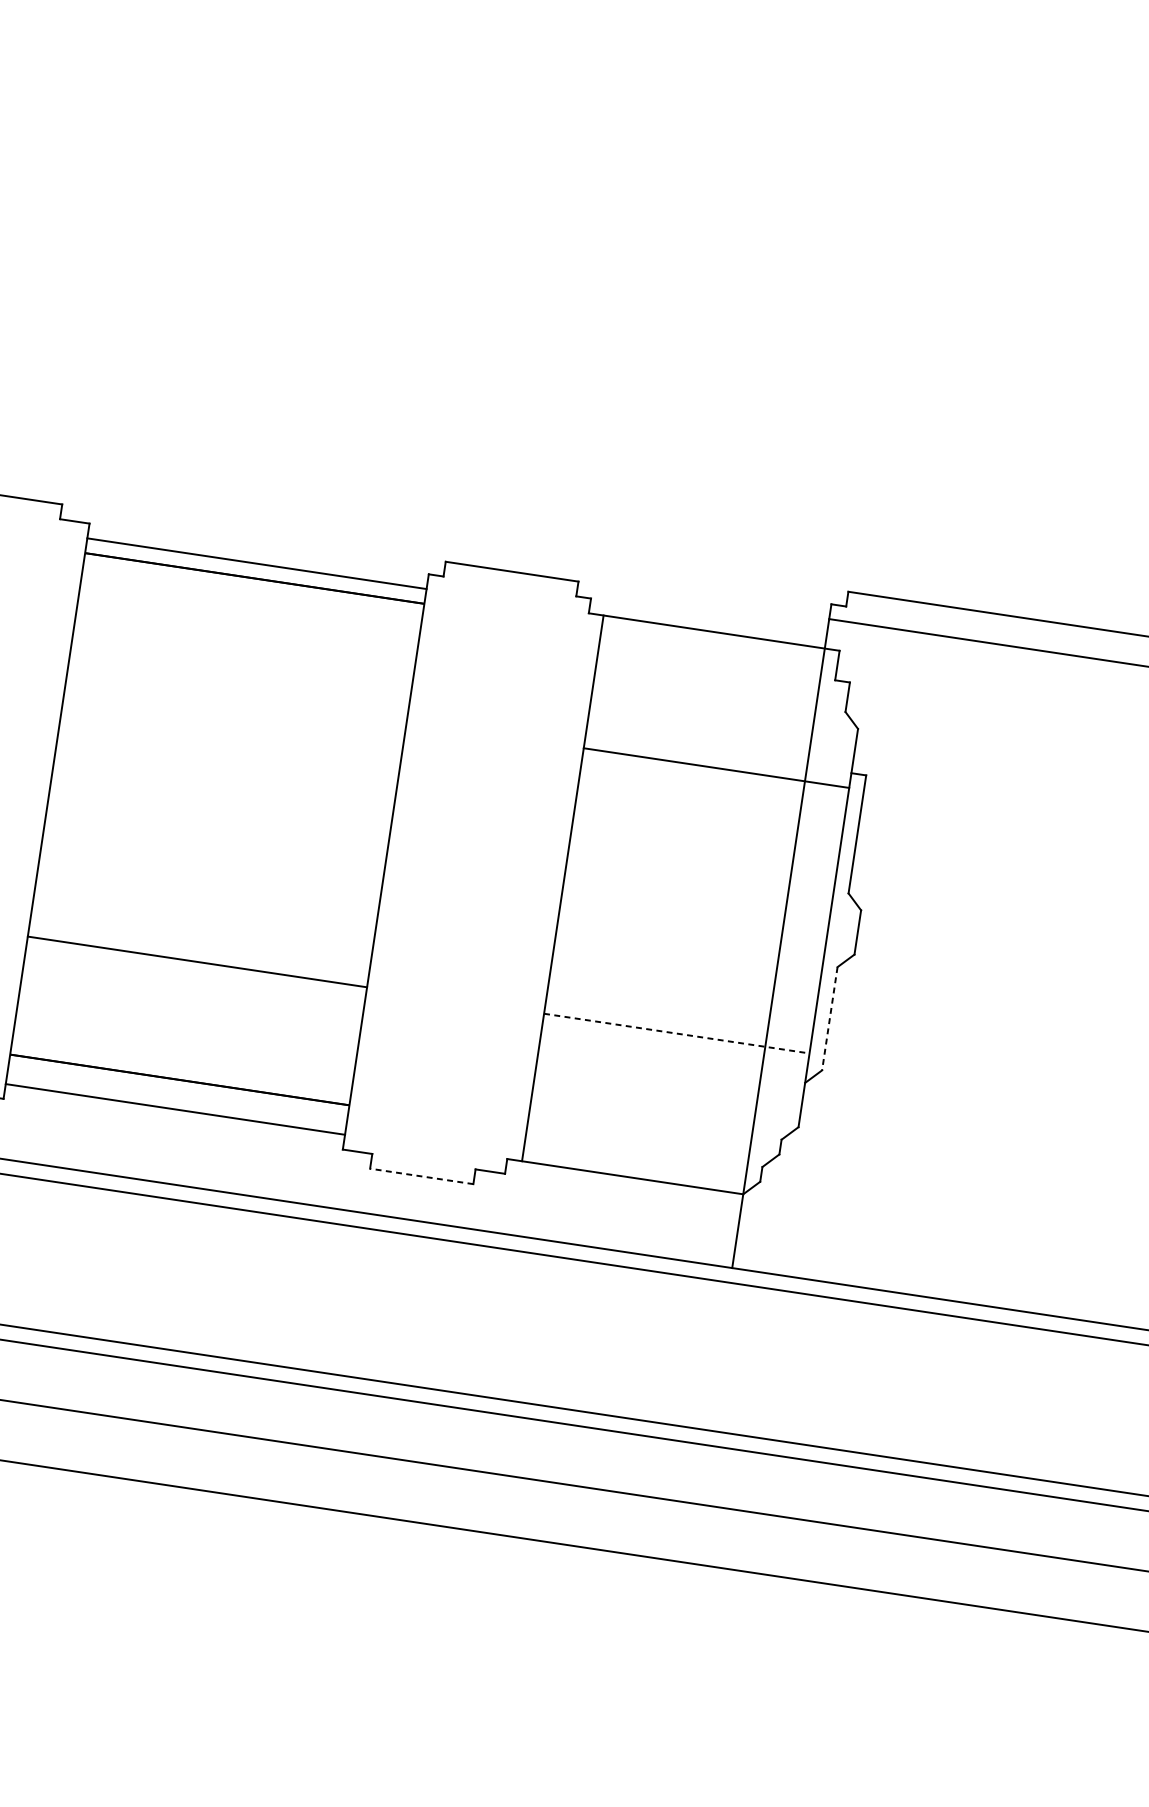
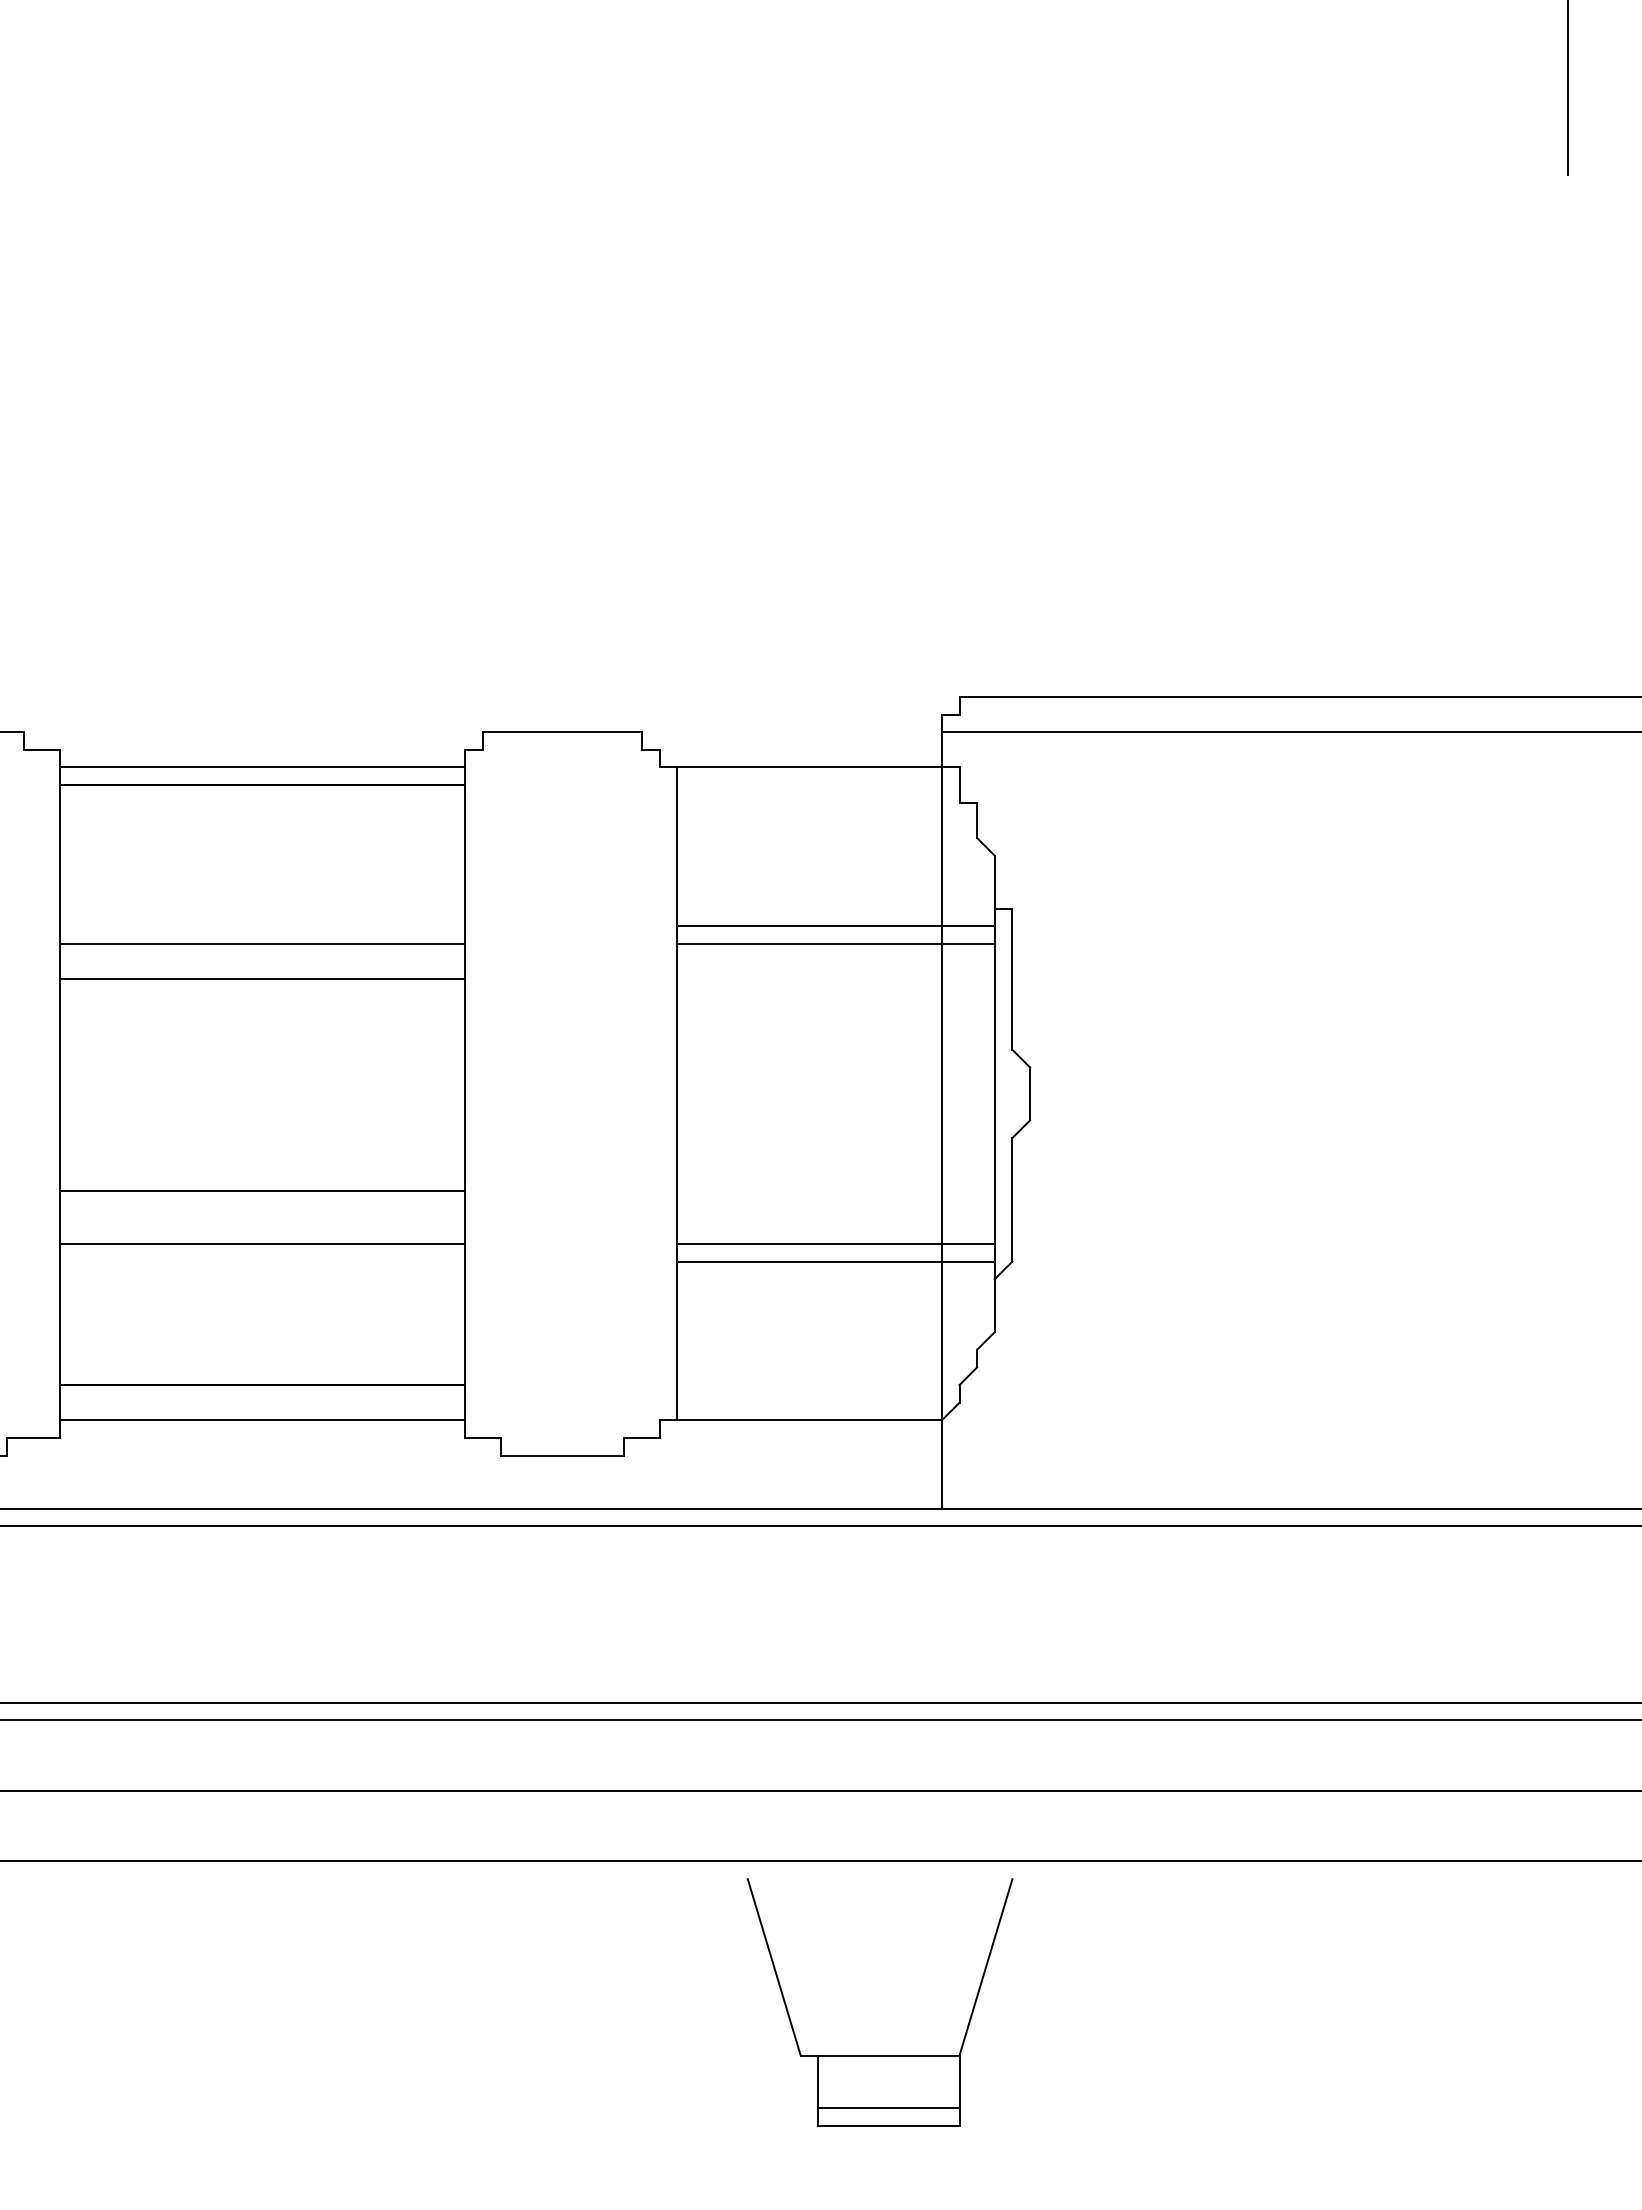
line: (234, 710) -> (262, 943), added
line: (230, 740) -> (262, 979), added
line: (713, 782) -> (835, 943), added
line: (204, 917) -> (262, 1190), added
line: (829, 1018) -> (1012, 1199), dashed -> solid
line: (677, 1033) -> (836, 1243), dashed -> solid
line: (674, 1048) -> (835, 1261), added
line: (421, 1176) -> (562, 1455), dashed -> solid
part: (611, 1717) -> (879, 2055), added

